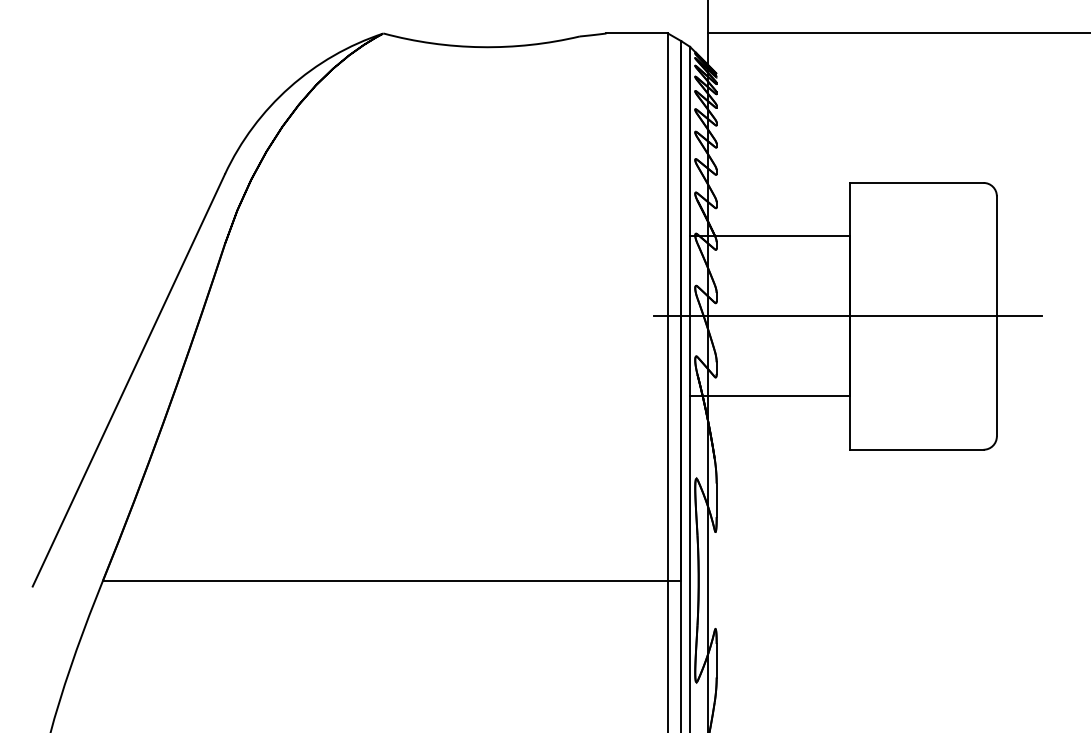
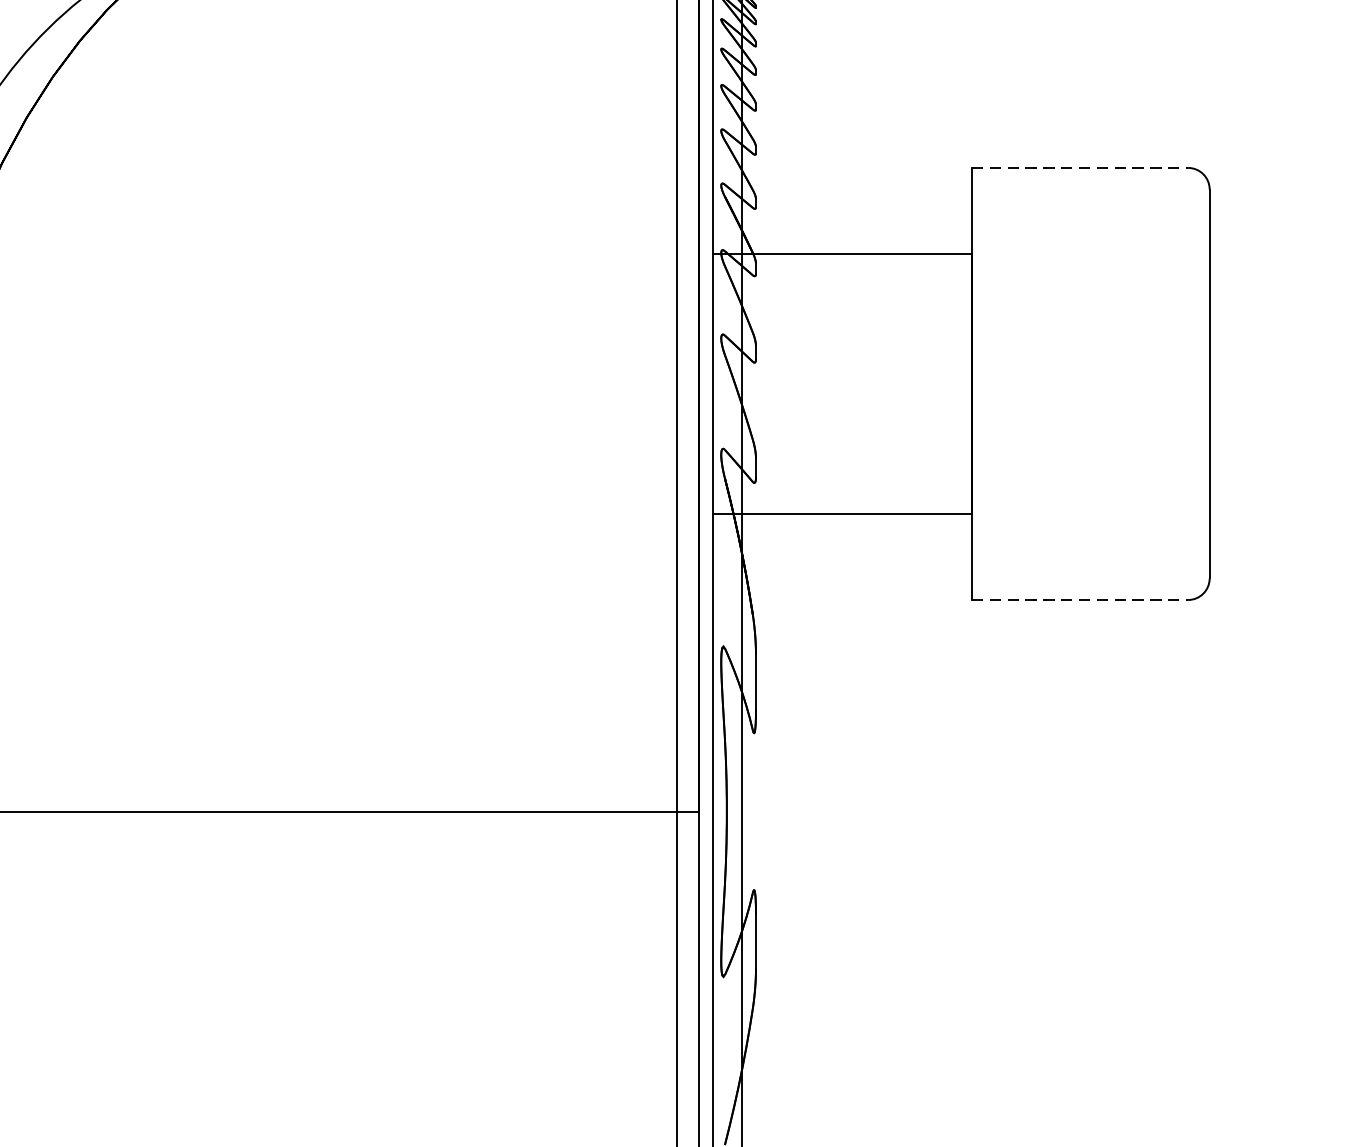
line: (916, 182) -> (1079, 167), solid -> dashed
line: (847, 316) -> (967, 384), removed
line: (916, 449) -> (1079, 599), solid -> dashed

